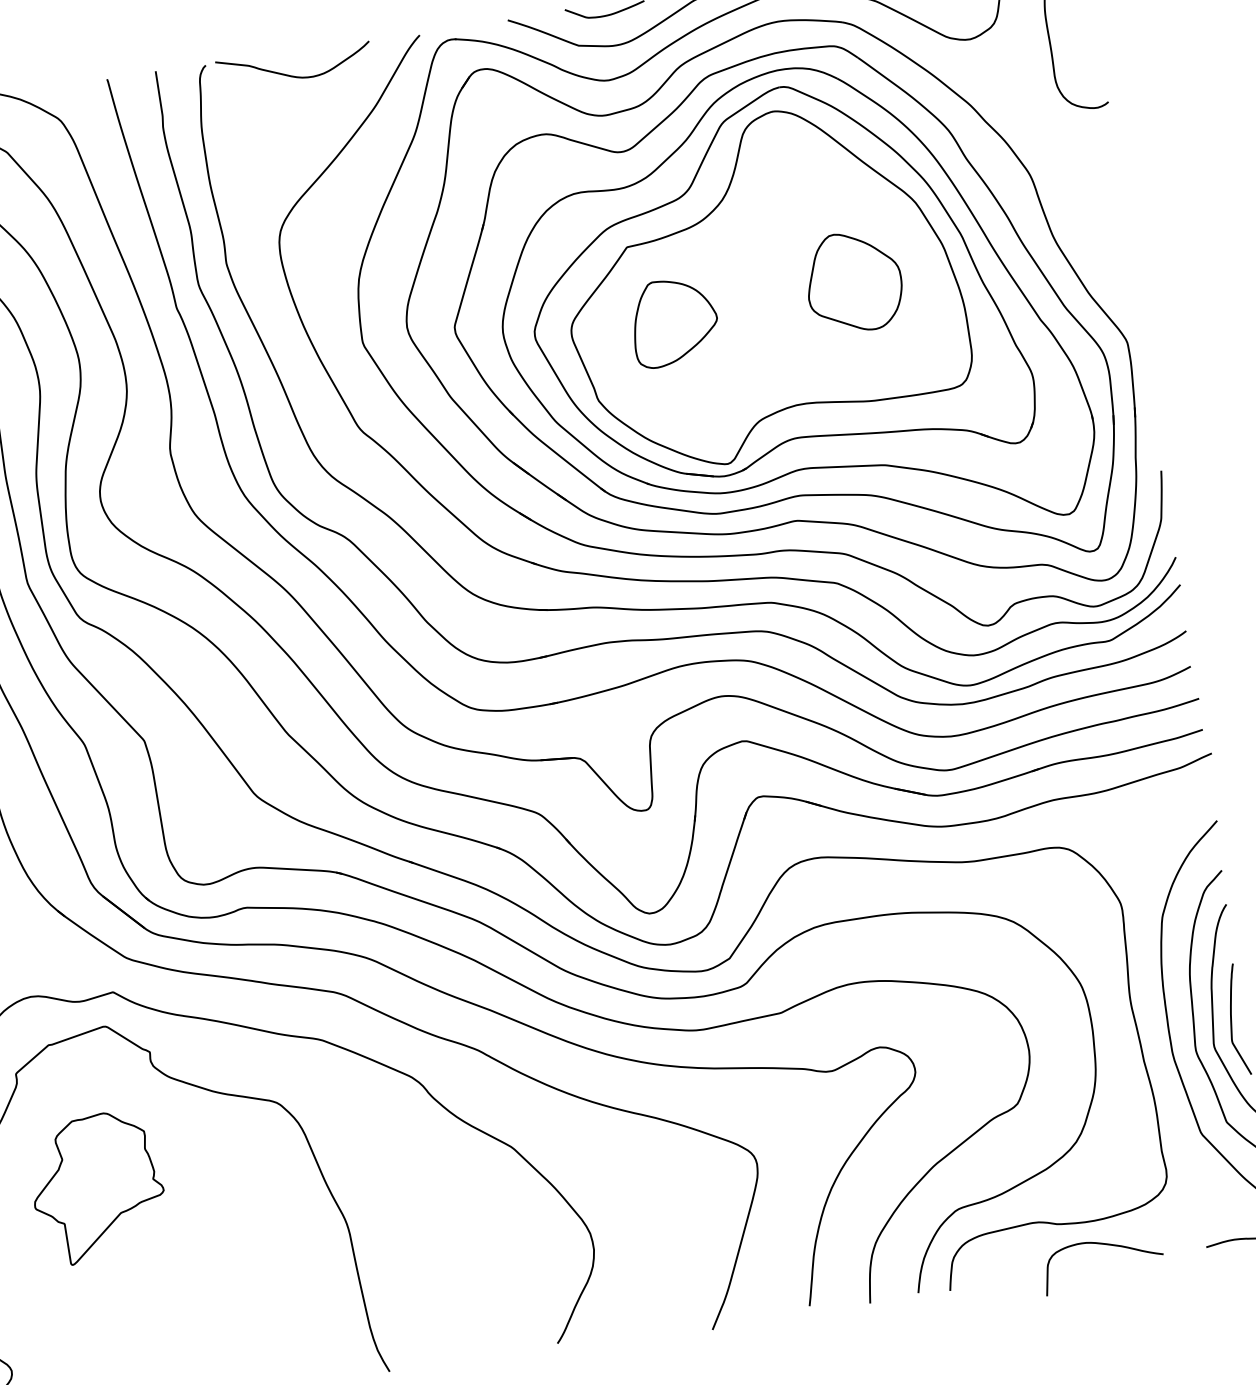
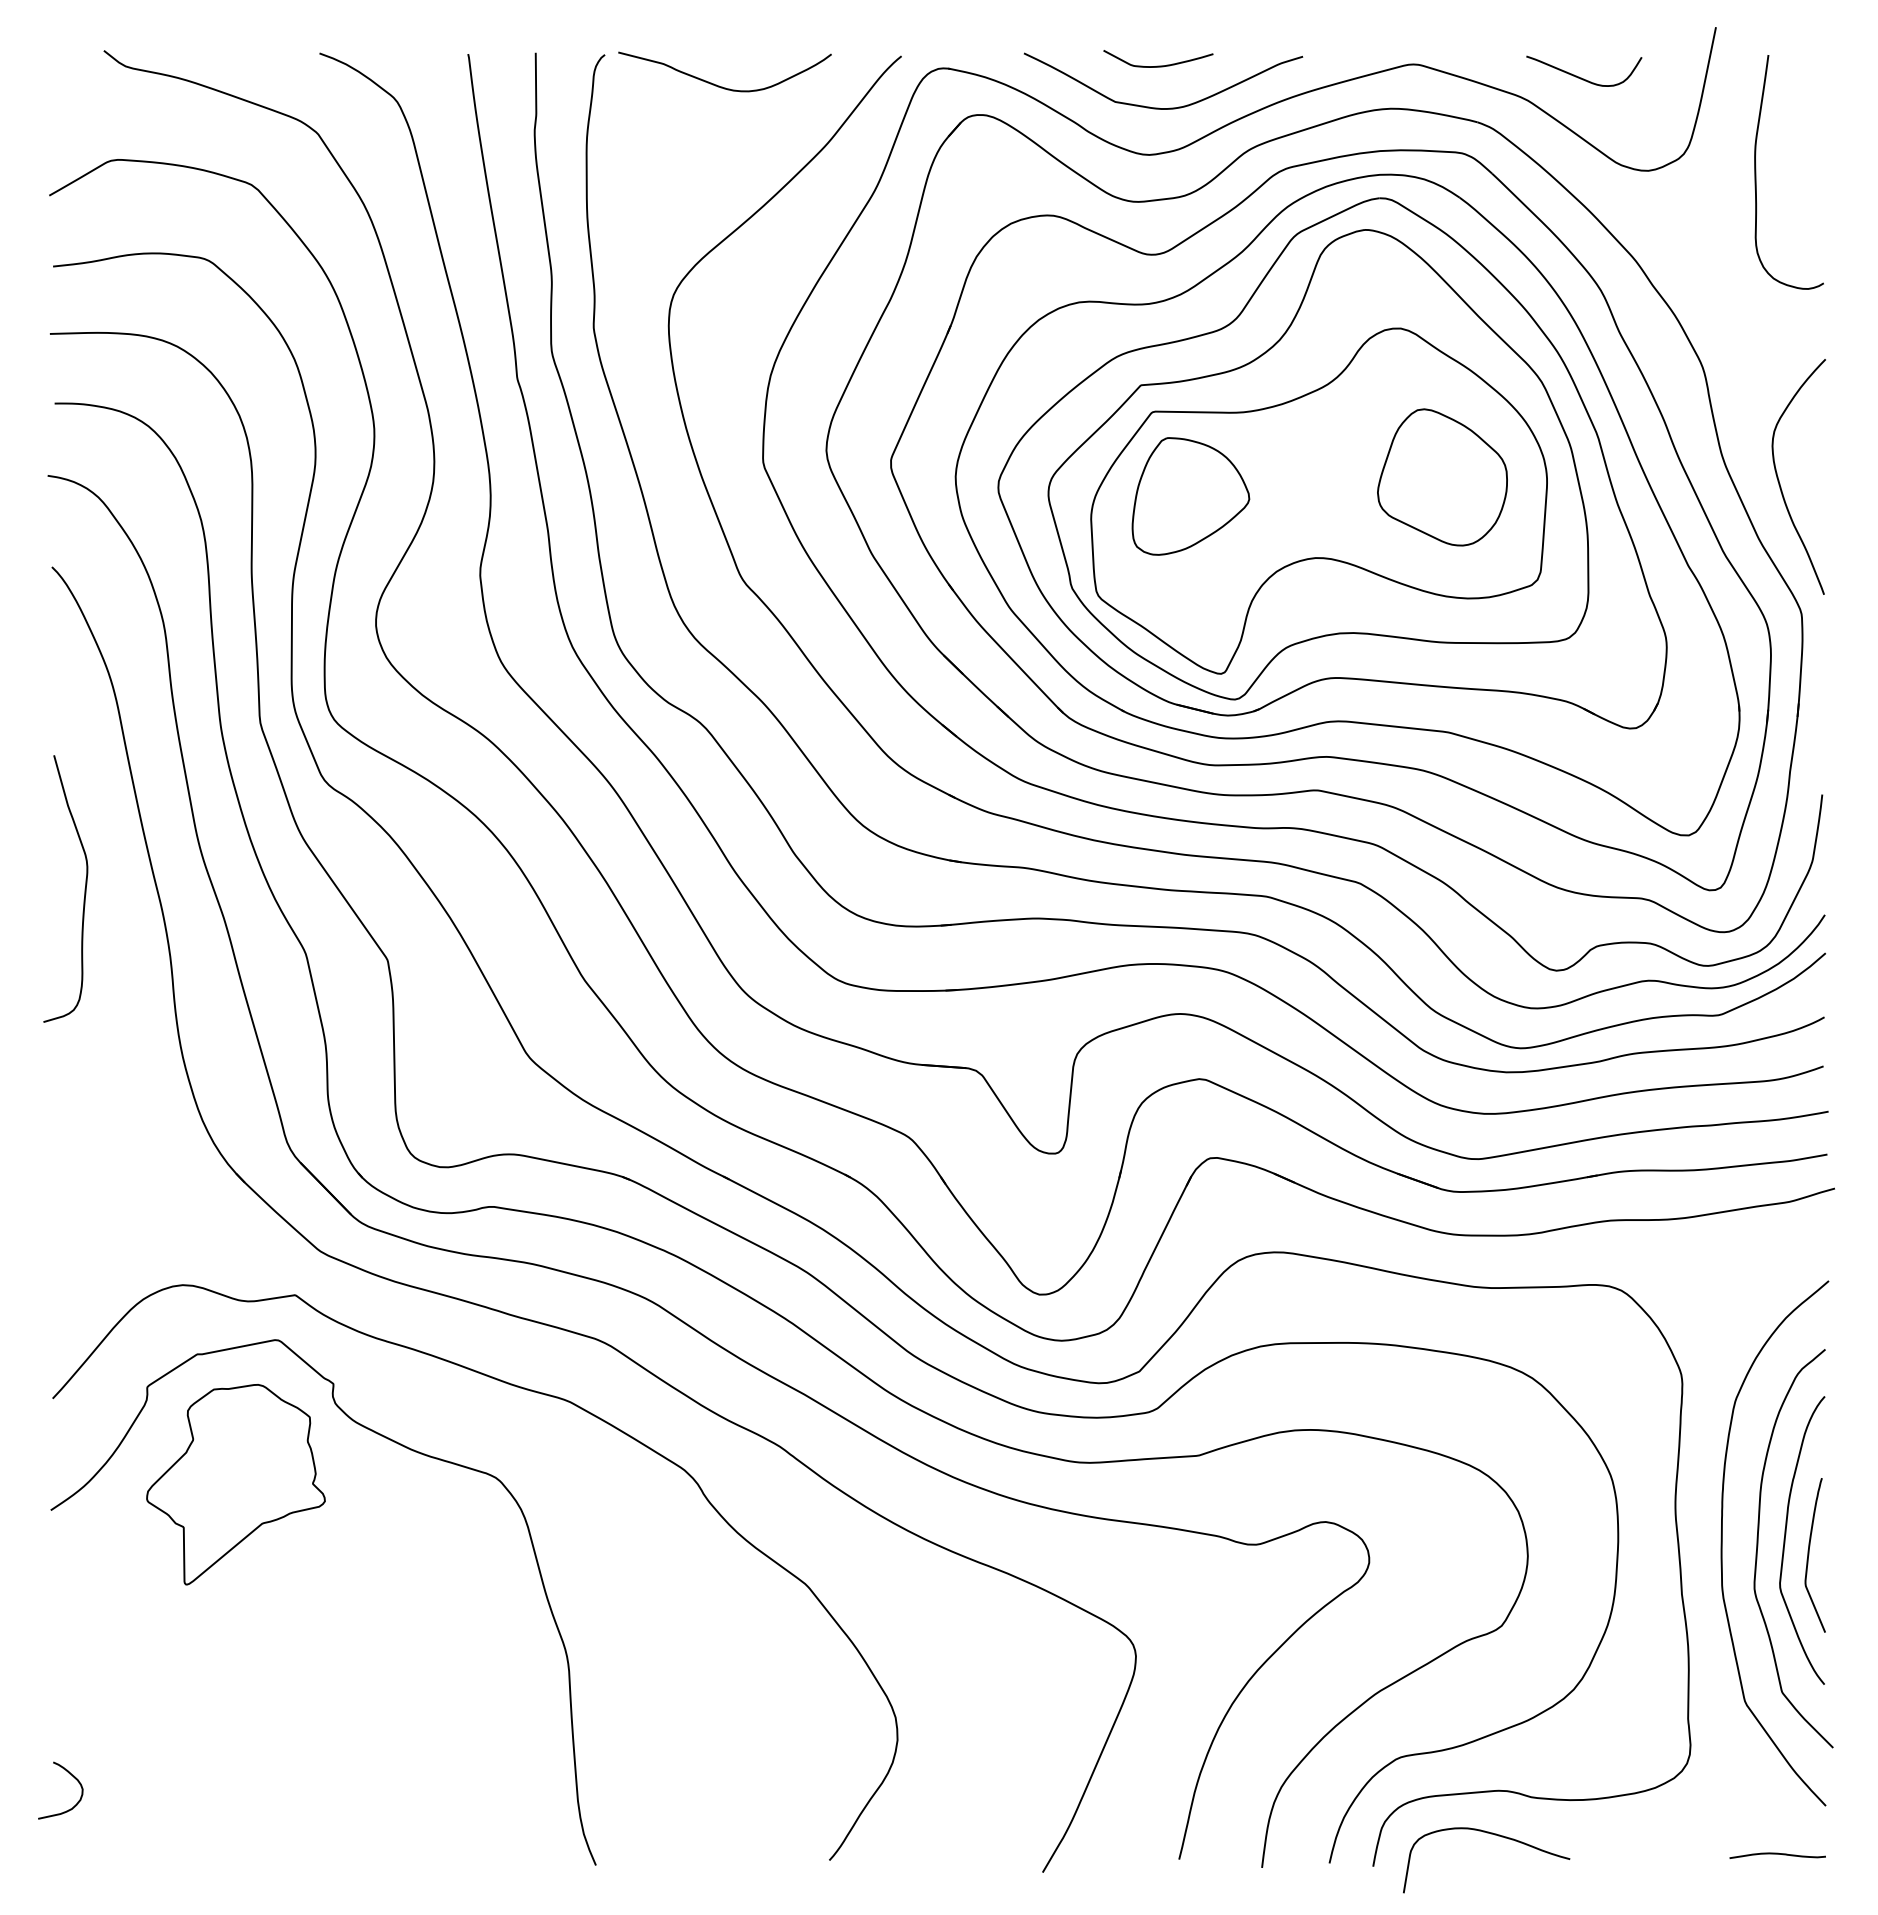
curve: (1098, 250) -> (1780, 483), added
part: (767, 311) -> (1318, 500), added
part: (97, 1187) -> (235, 1484), moved
curve: (1106, 1245) -> (1494, 1835), moved

